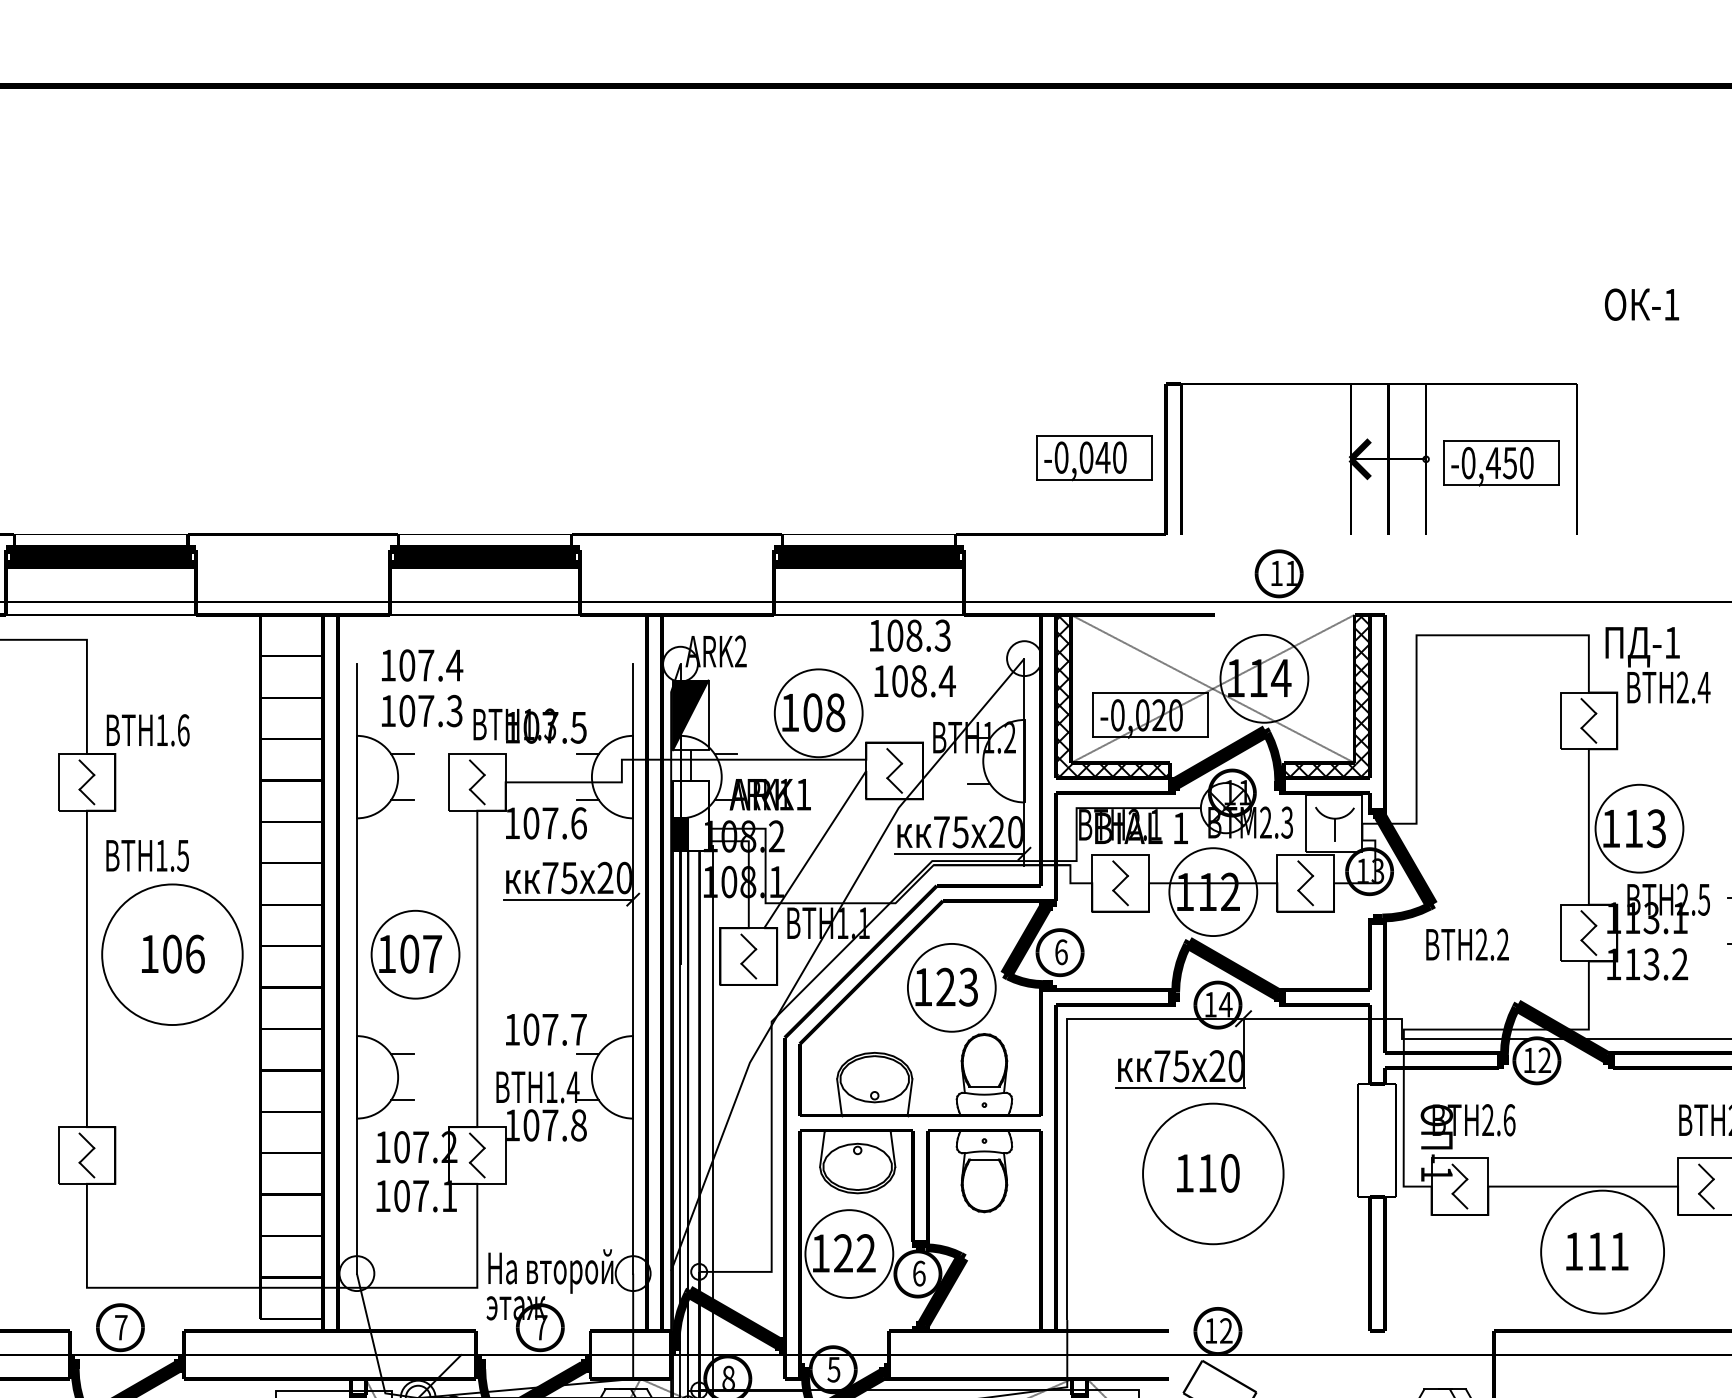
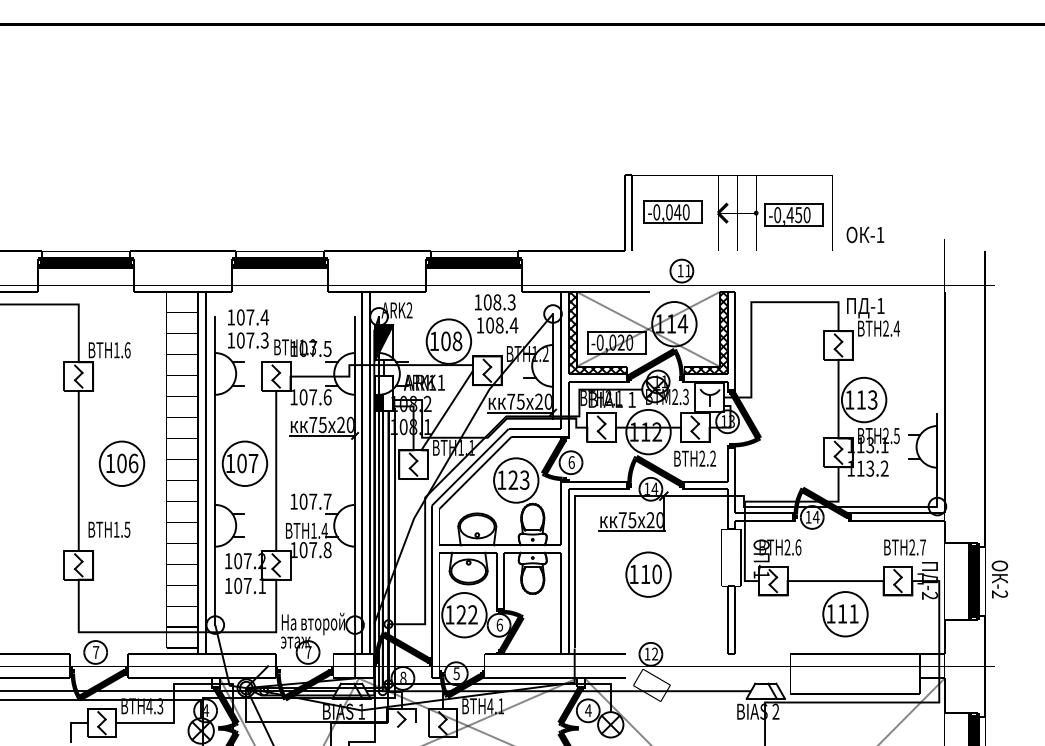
text: (1642, 303) -> (865, 234), moved
part: (1092, 457) -> (672, 212), moved
text: (147, 855) -> (109, 529), moved
text: (1468, 944) -> (695, 458), moved
circle: (171, 954) -> (121, 463), size x0.62
text: (1543, 1058) -> (815, 516), 12 -> 14
circle: (1213, 1173) -> (648, 574), size x0.62
circle: (1602, 1252) -> (845, 614), size x0.71

